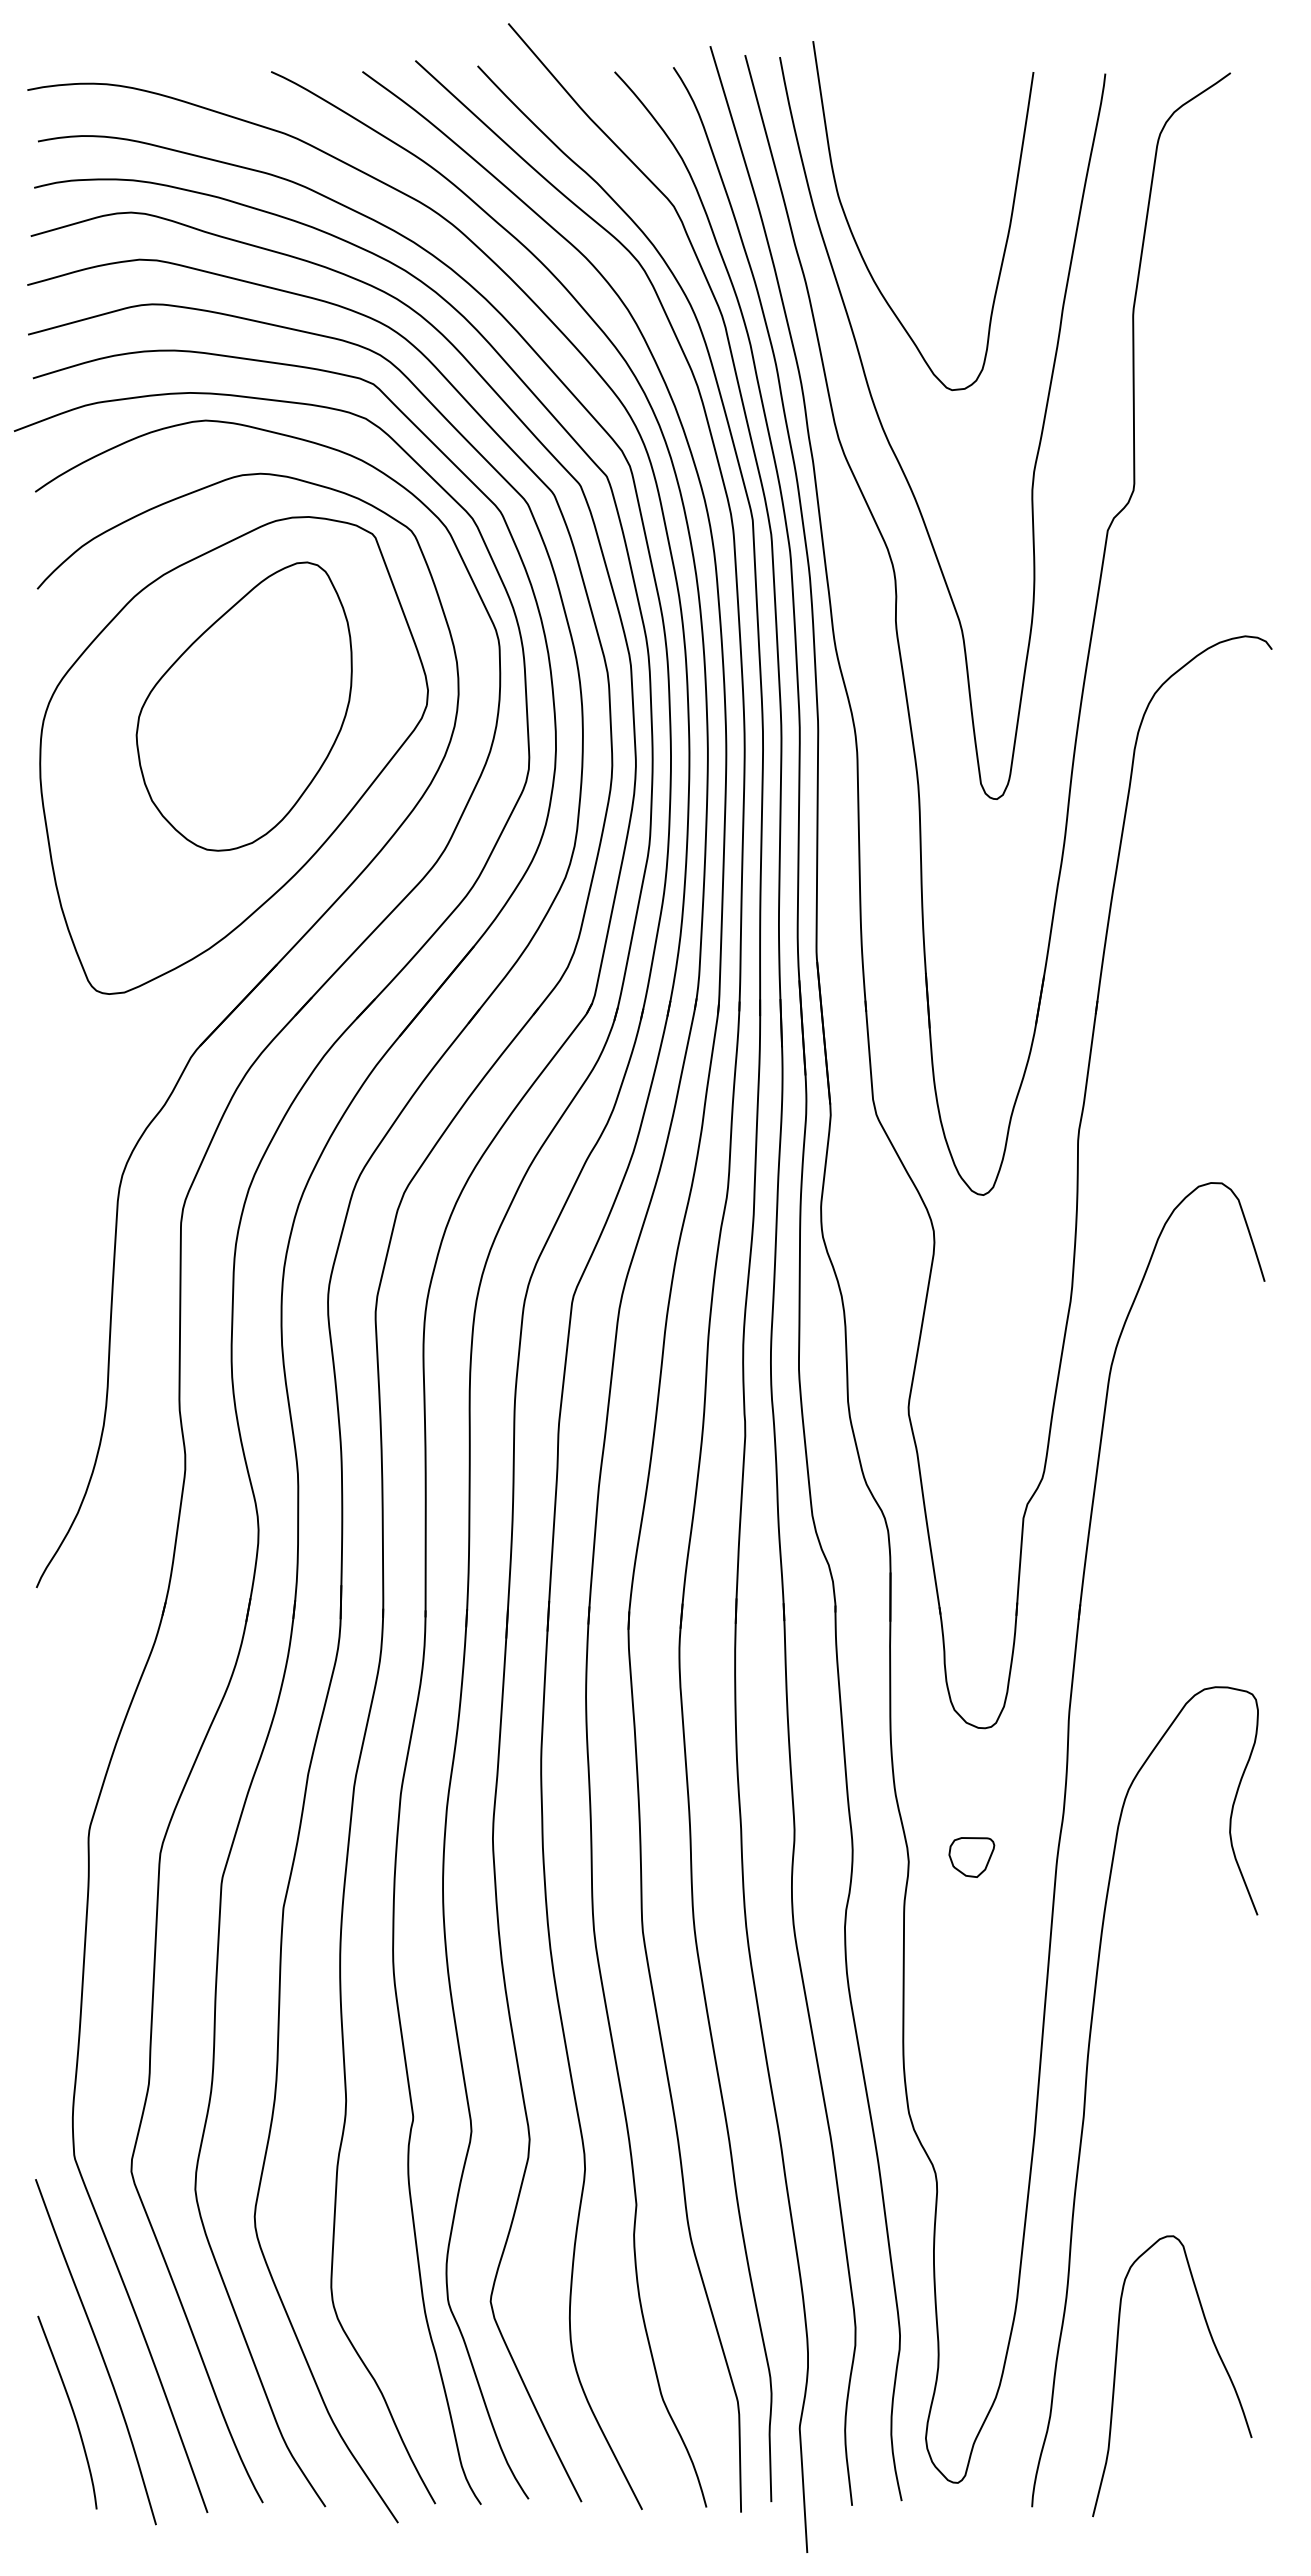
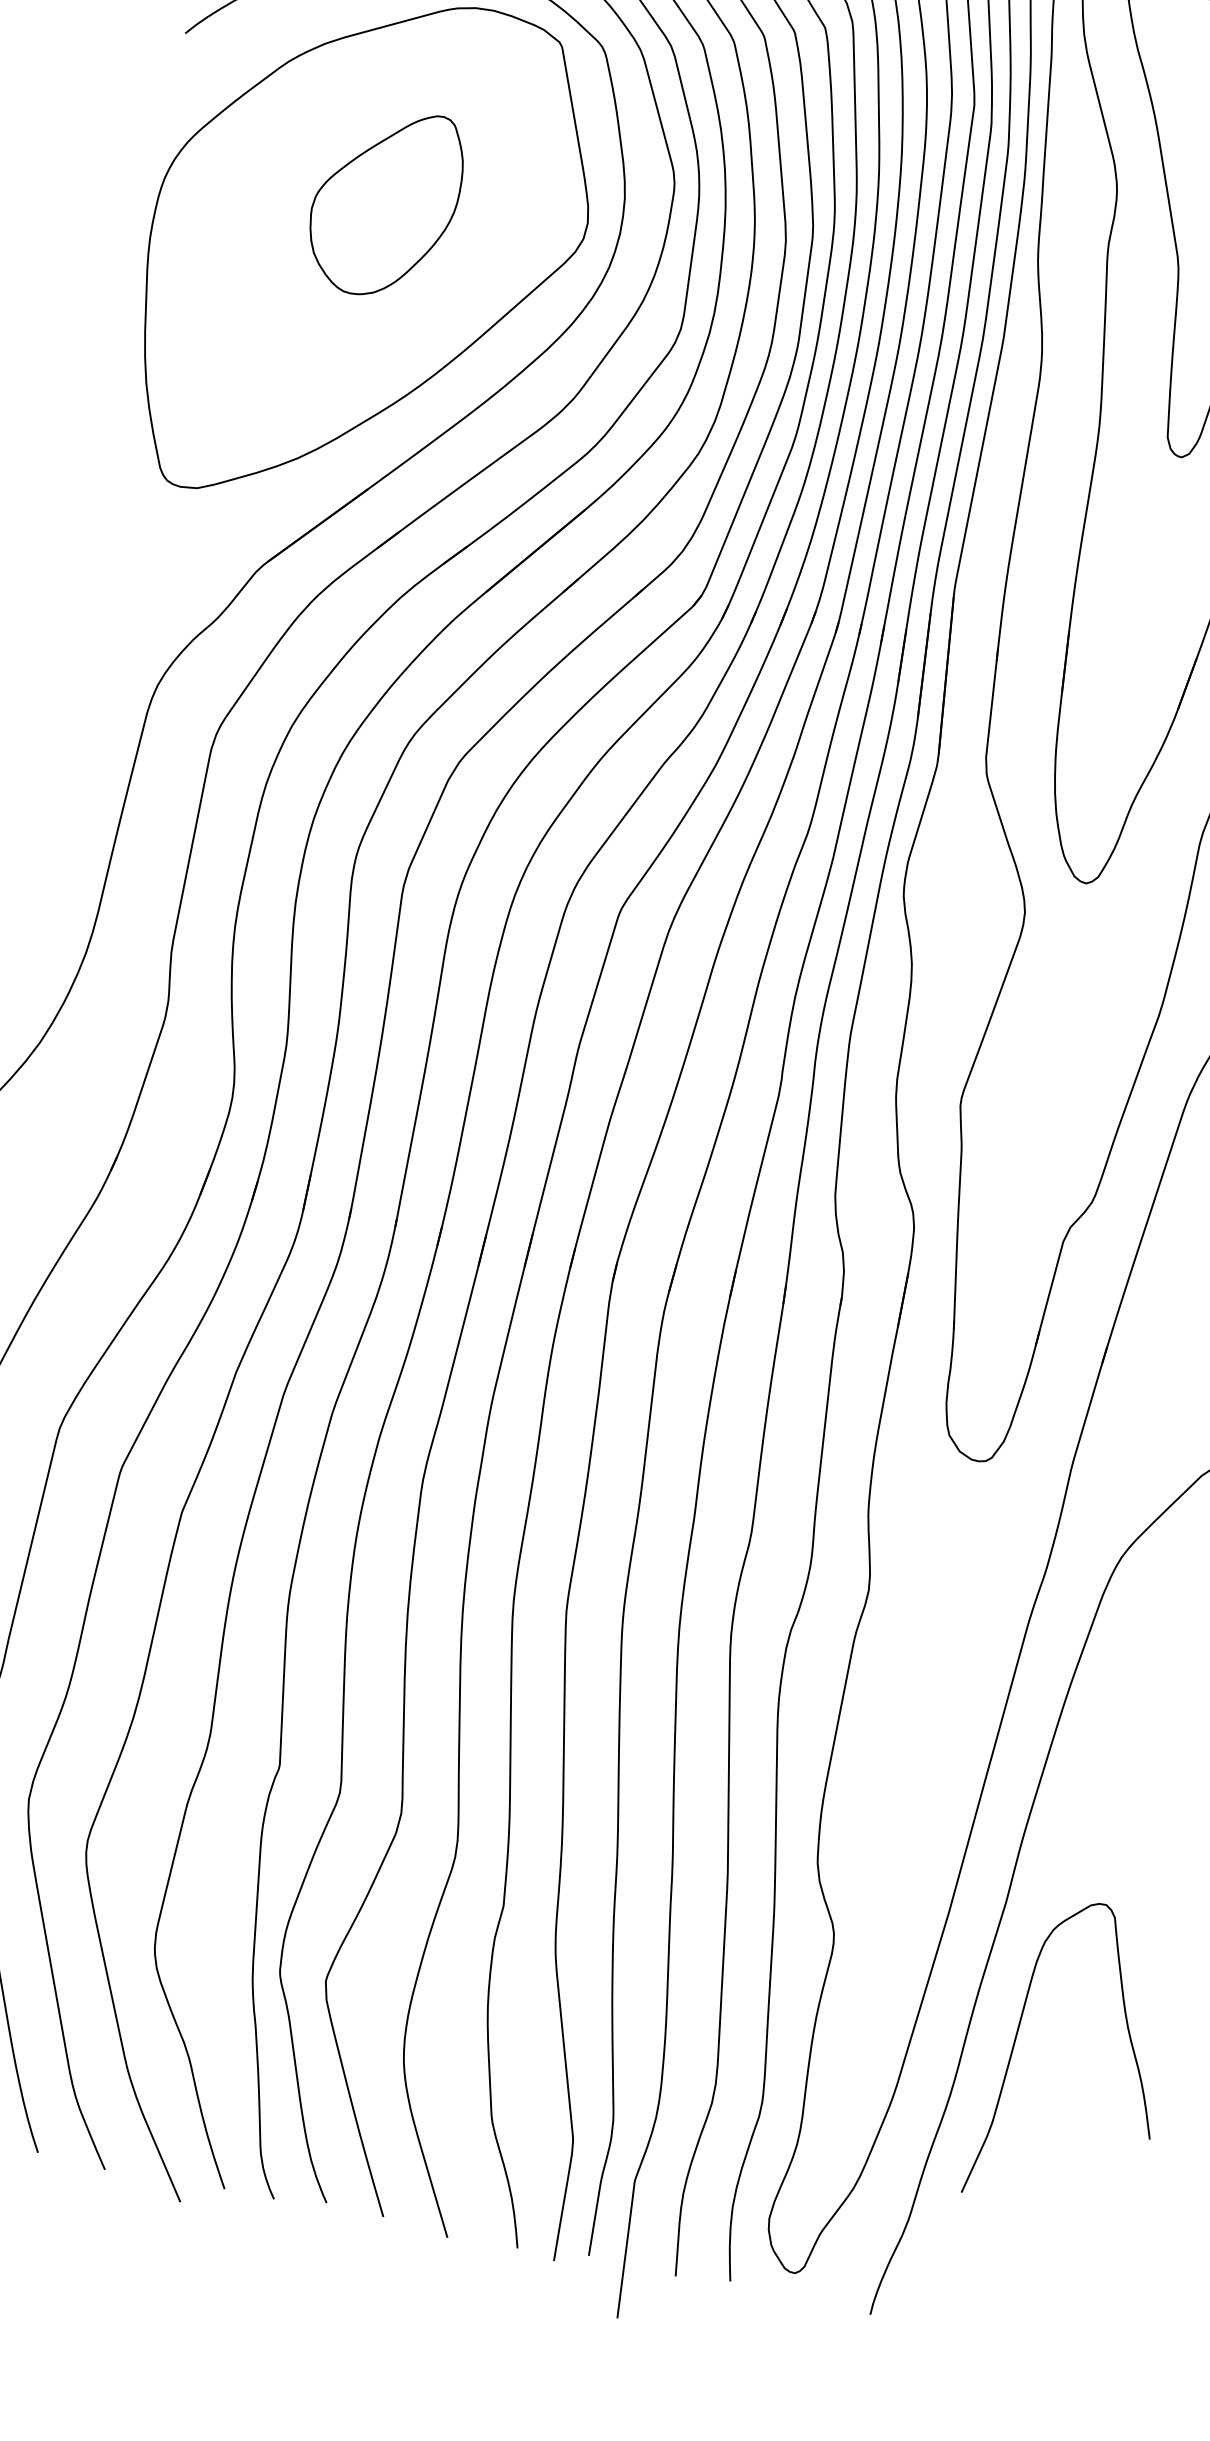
part: (243, 706) -> (384, 202), size x0.6
part: (971, 1857) -> (937, 1598), removed
curve: (1219, 2358) -> (1131, 2046), moved

